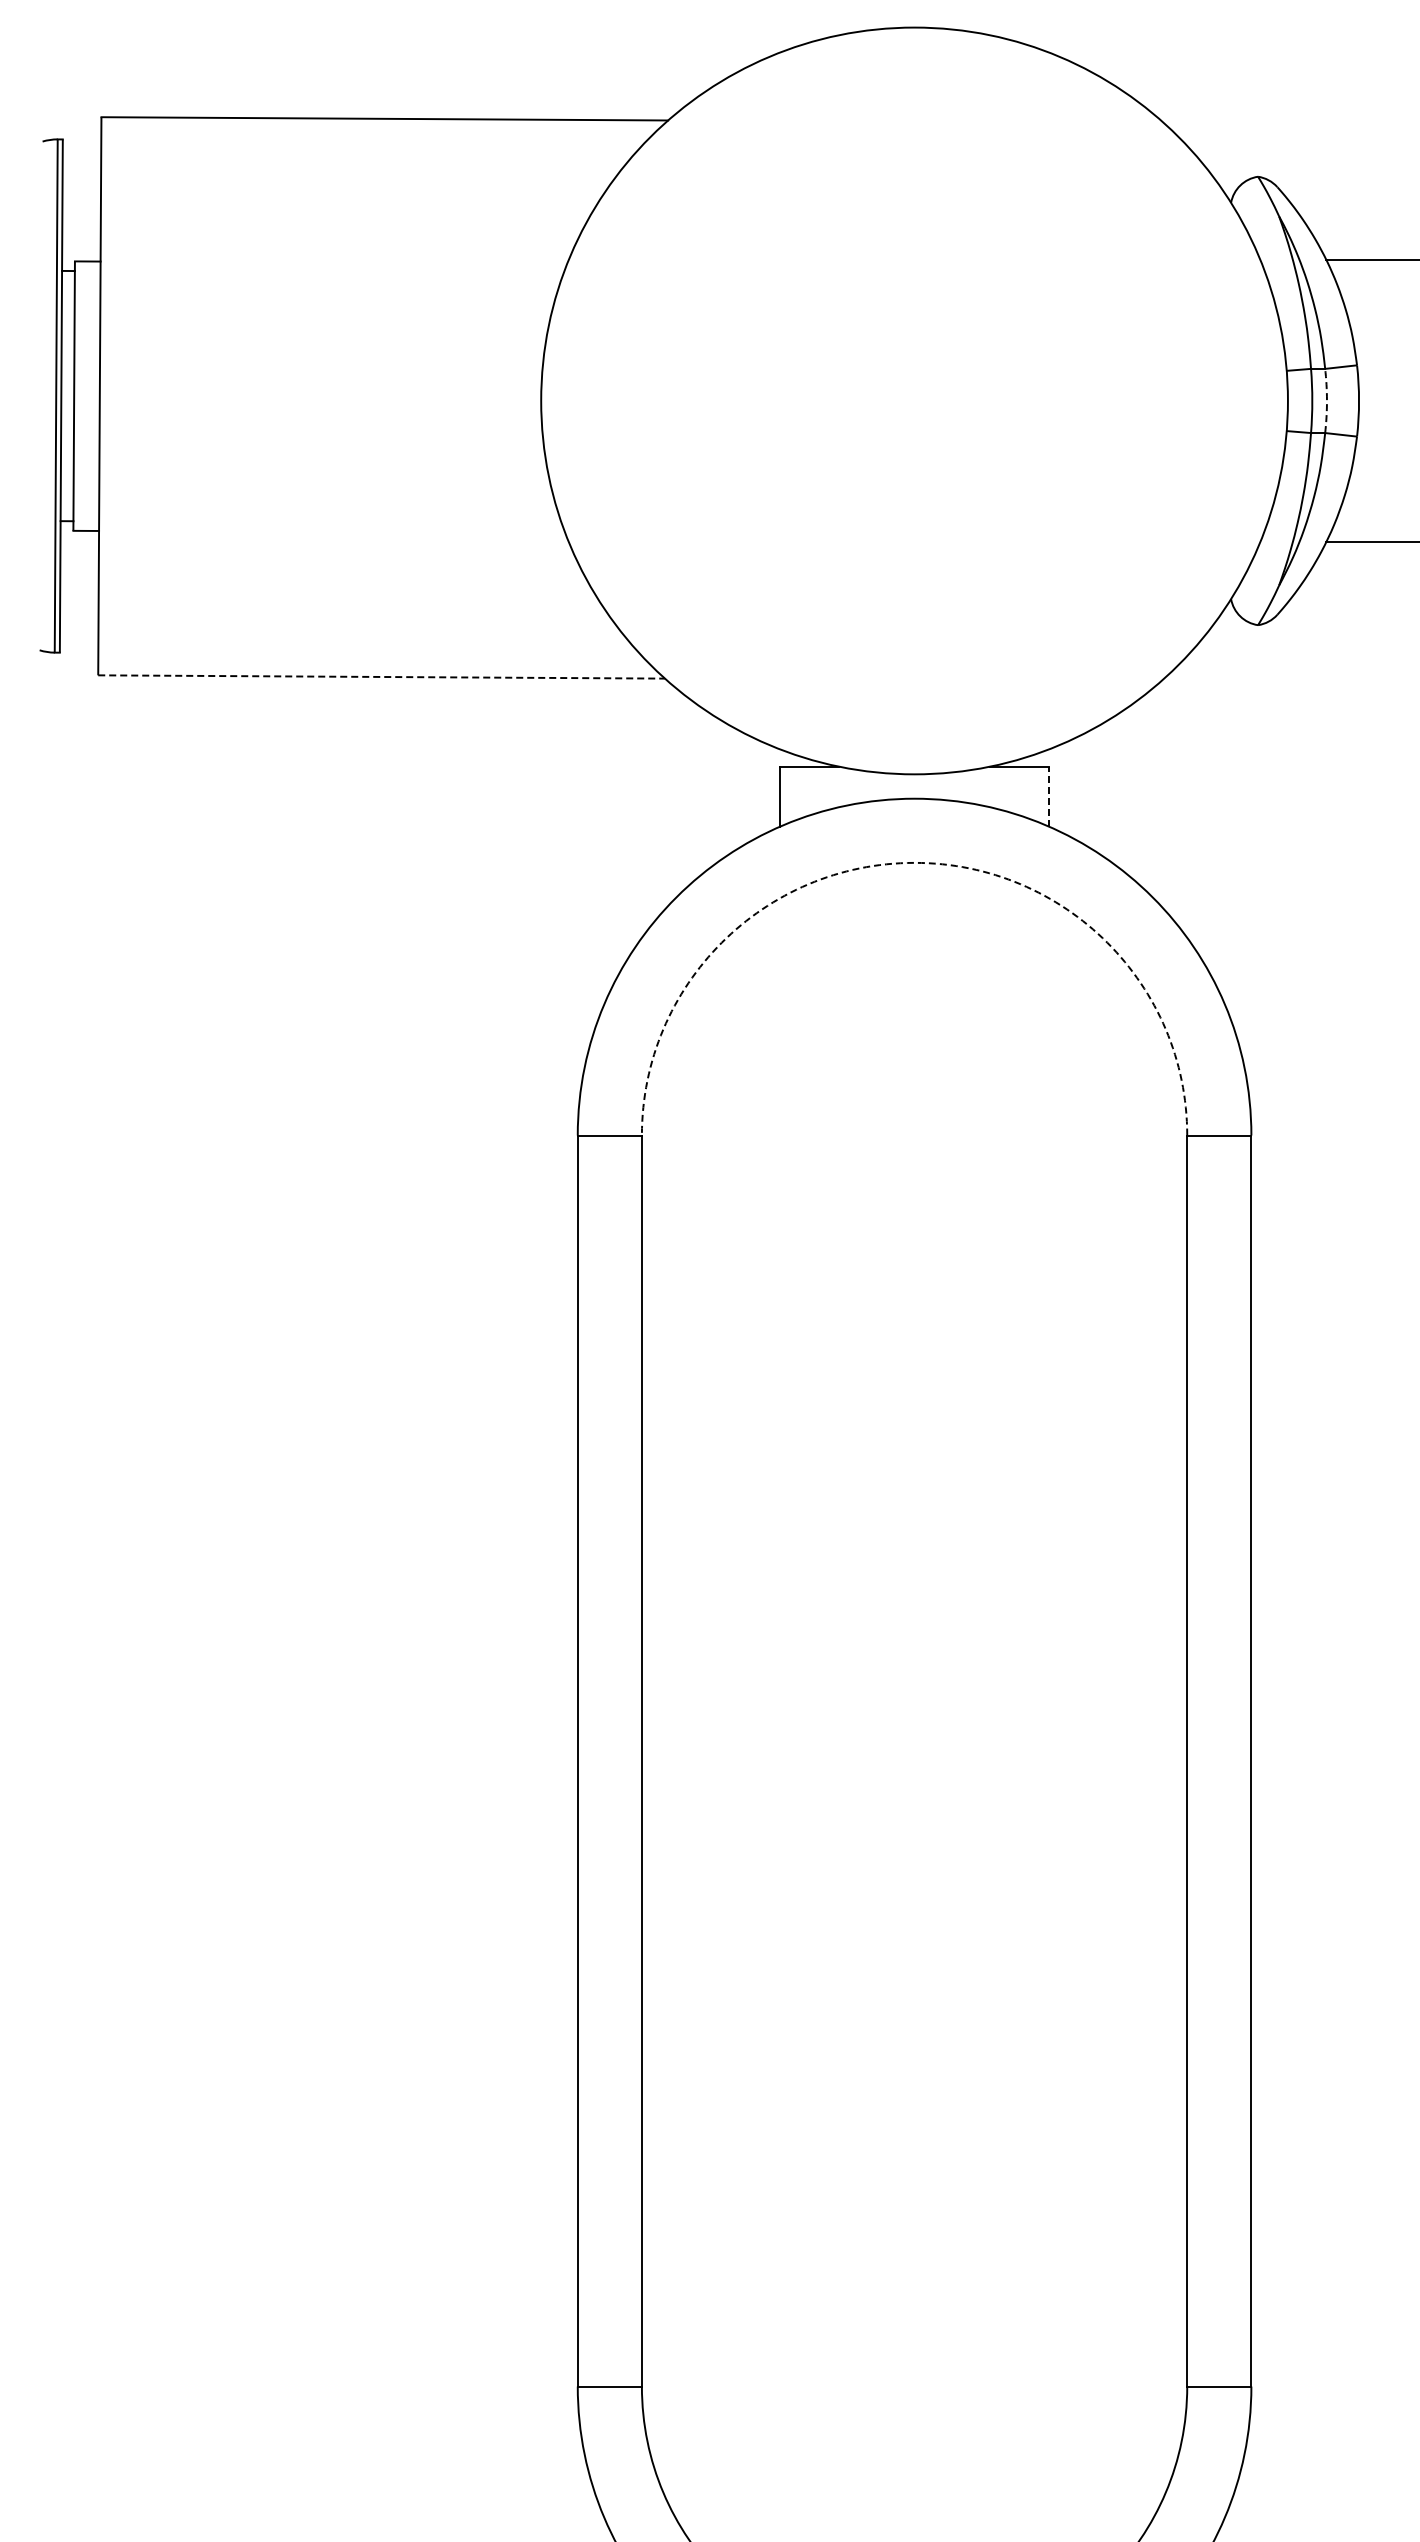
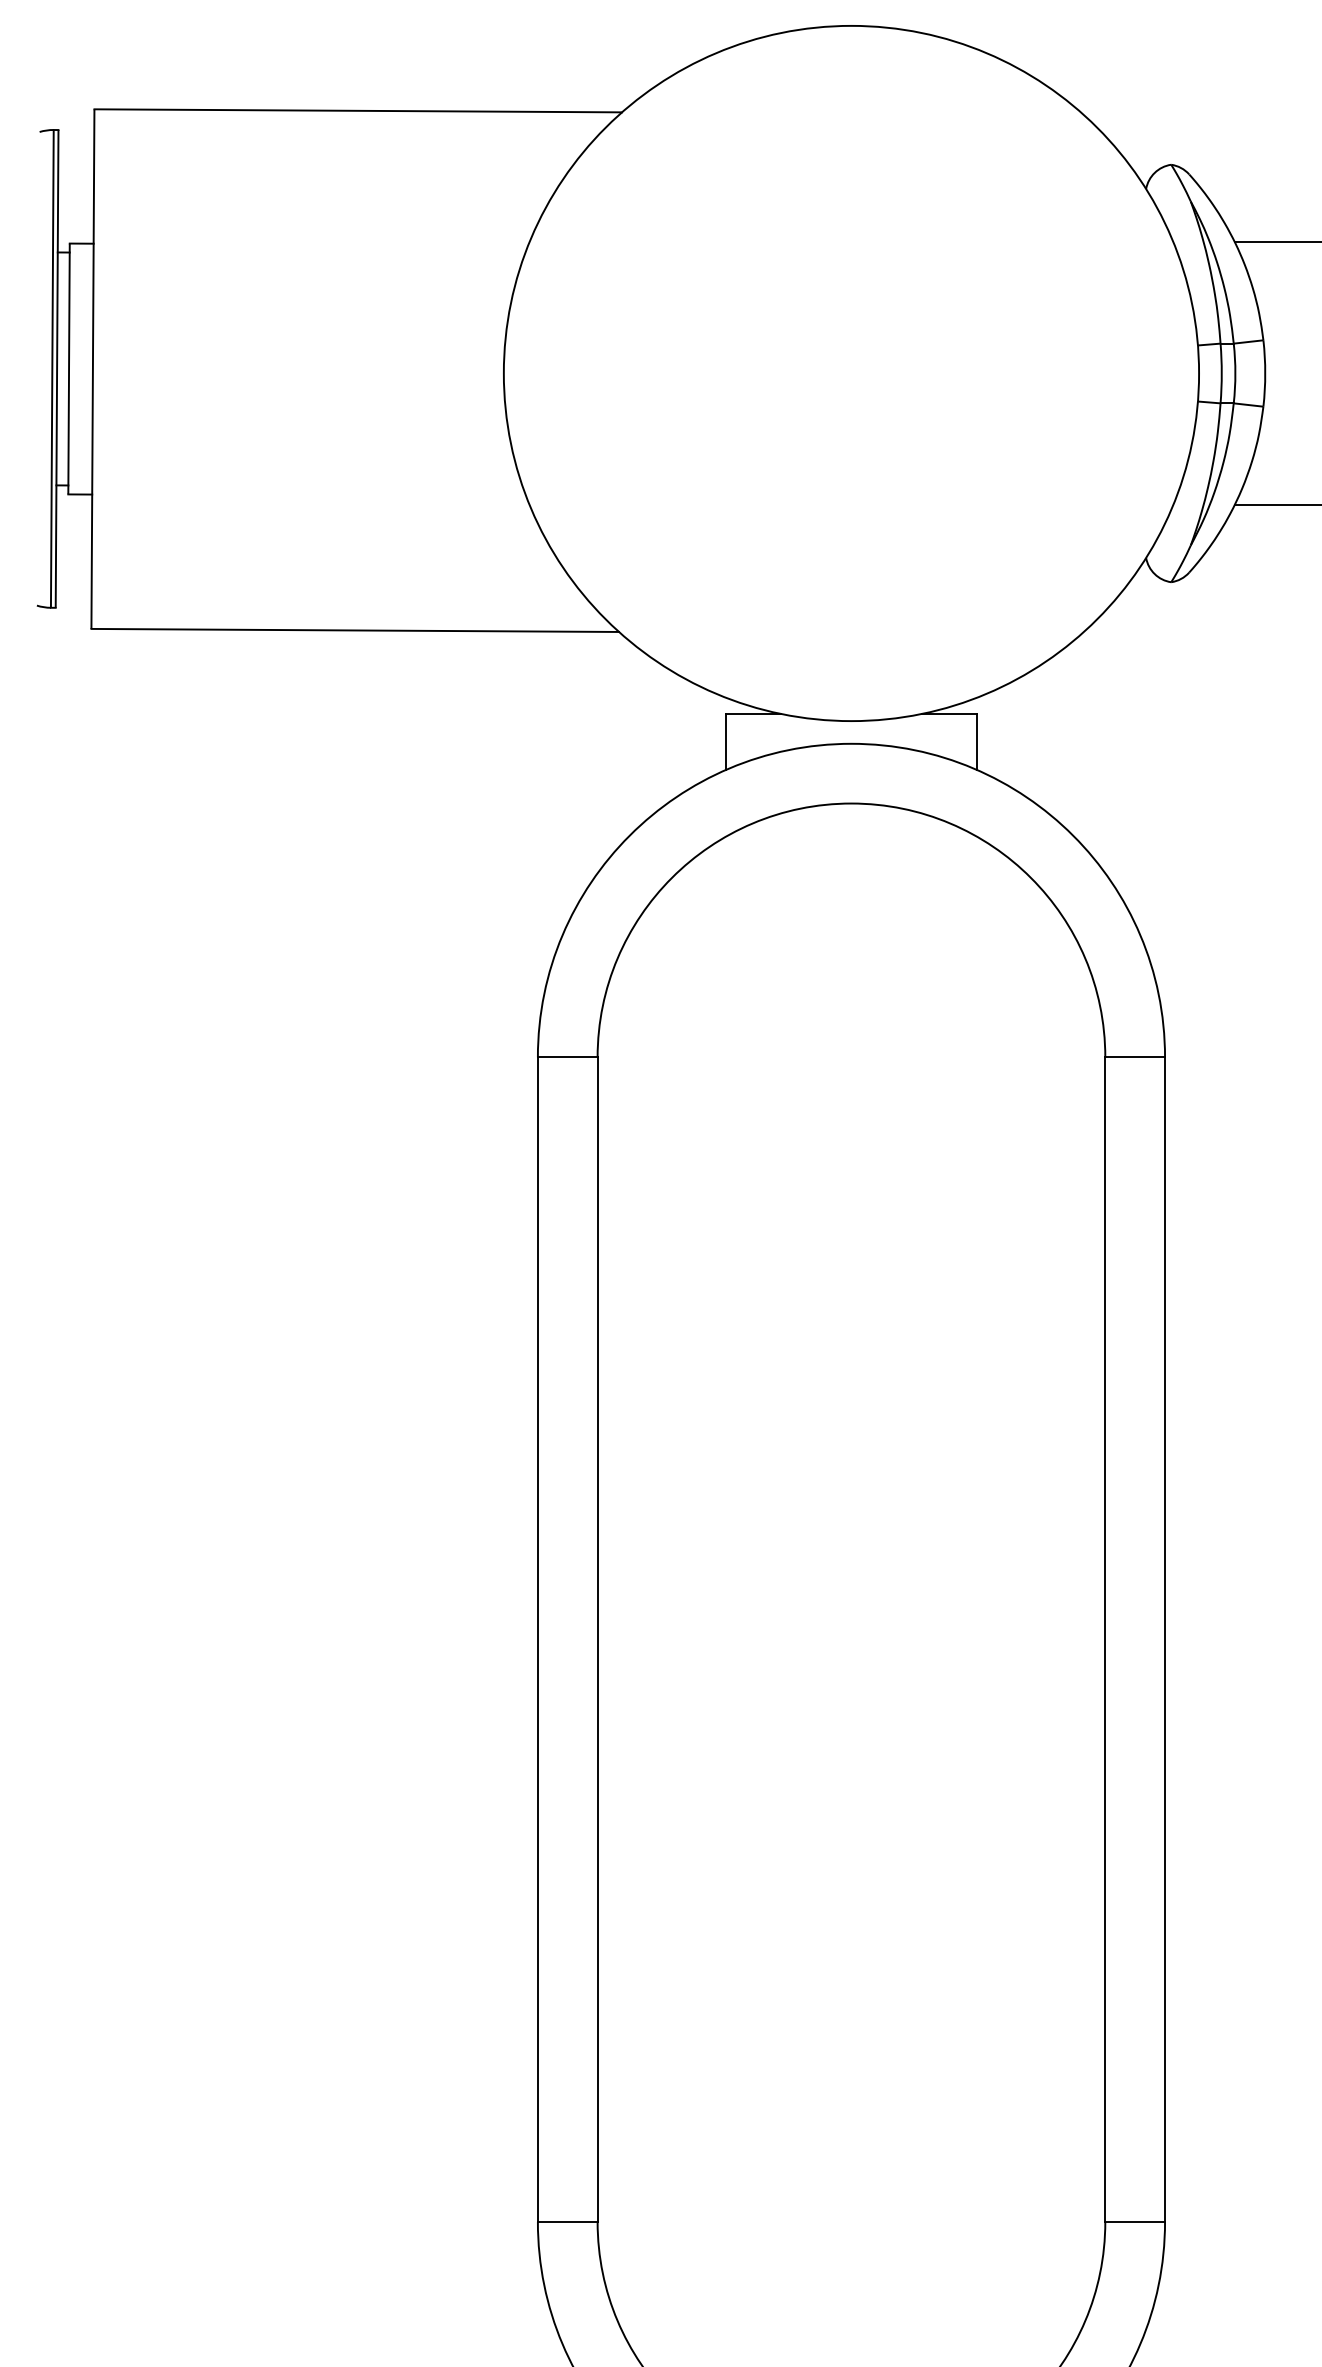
arc: (1326, 400) -> (1234, 373), dashed -> solid
line: (382, 676) -> (356, 630), dashed -> solid
line: (1049, 796) -> (977, 741), dashed -> solid
arc: (914, 862) -> (851, 803), dashed -> solid

